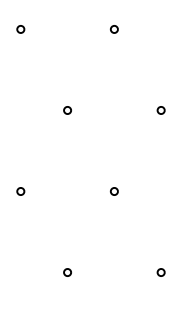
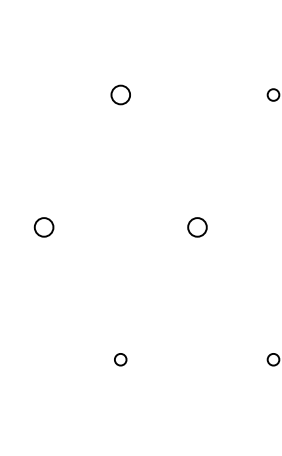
circle: (67, 110) -> (120, 95), size x1.6
circle: (20, 191) -> (43, 227), size x1.6
circle: (113, 191) -> (195, 227), size x1.6

